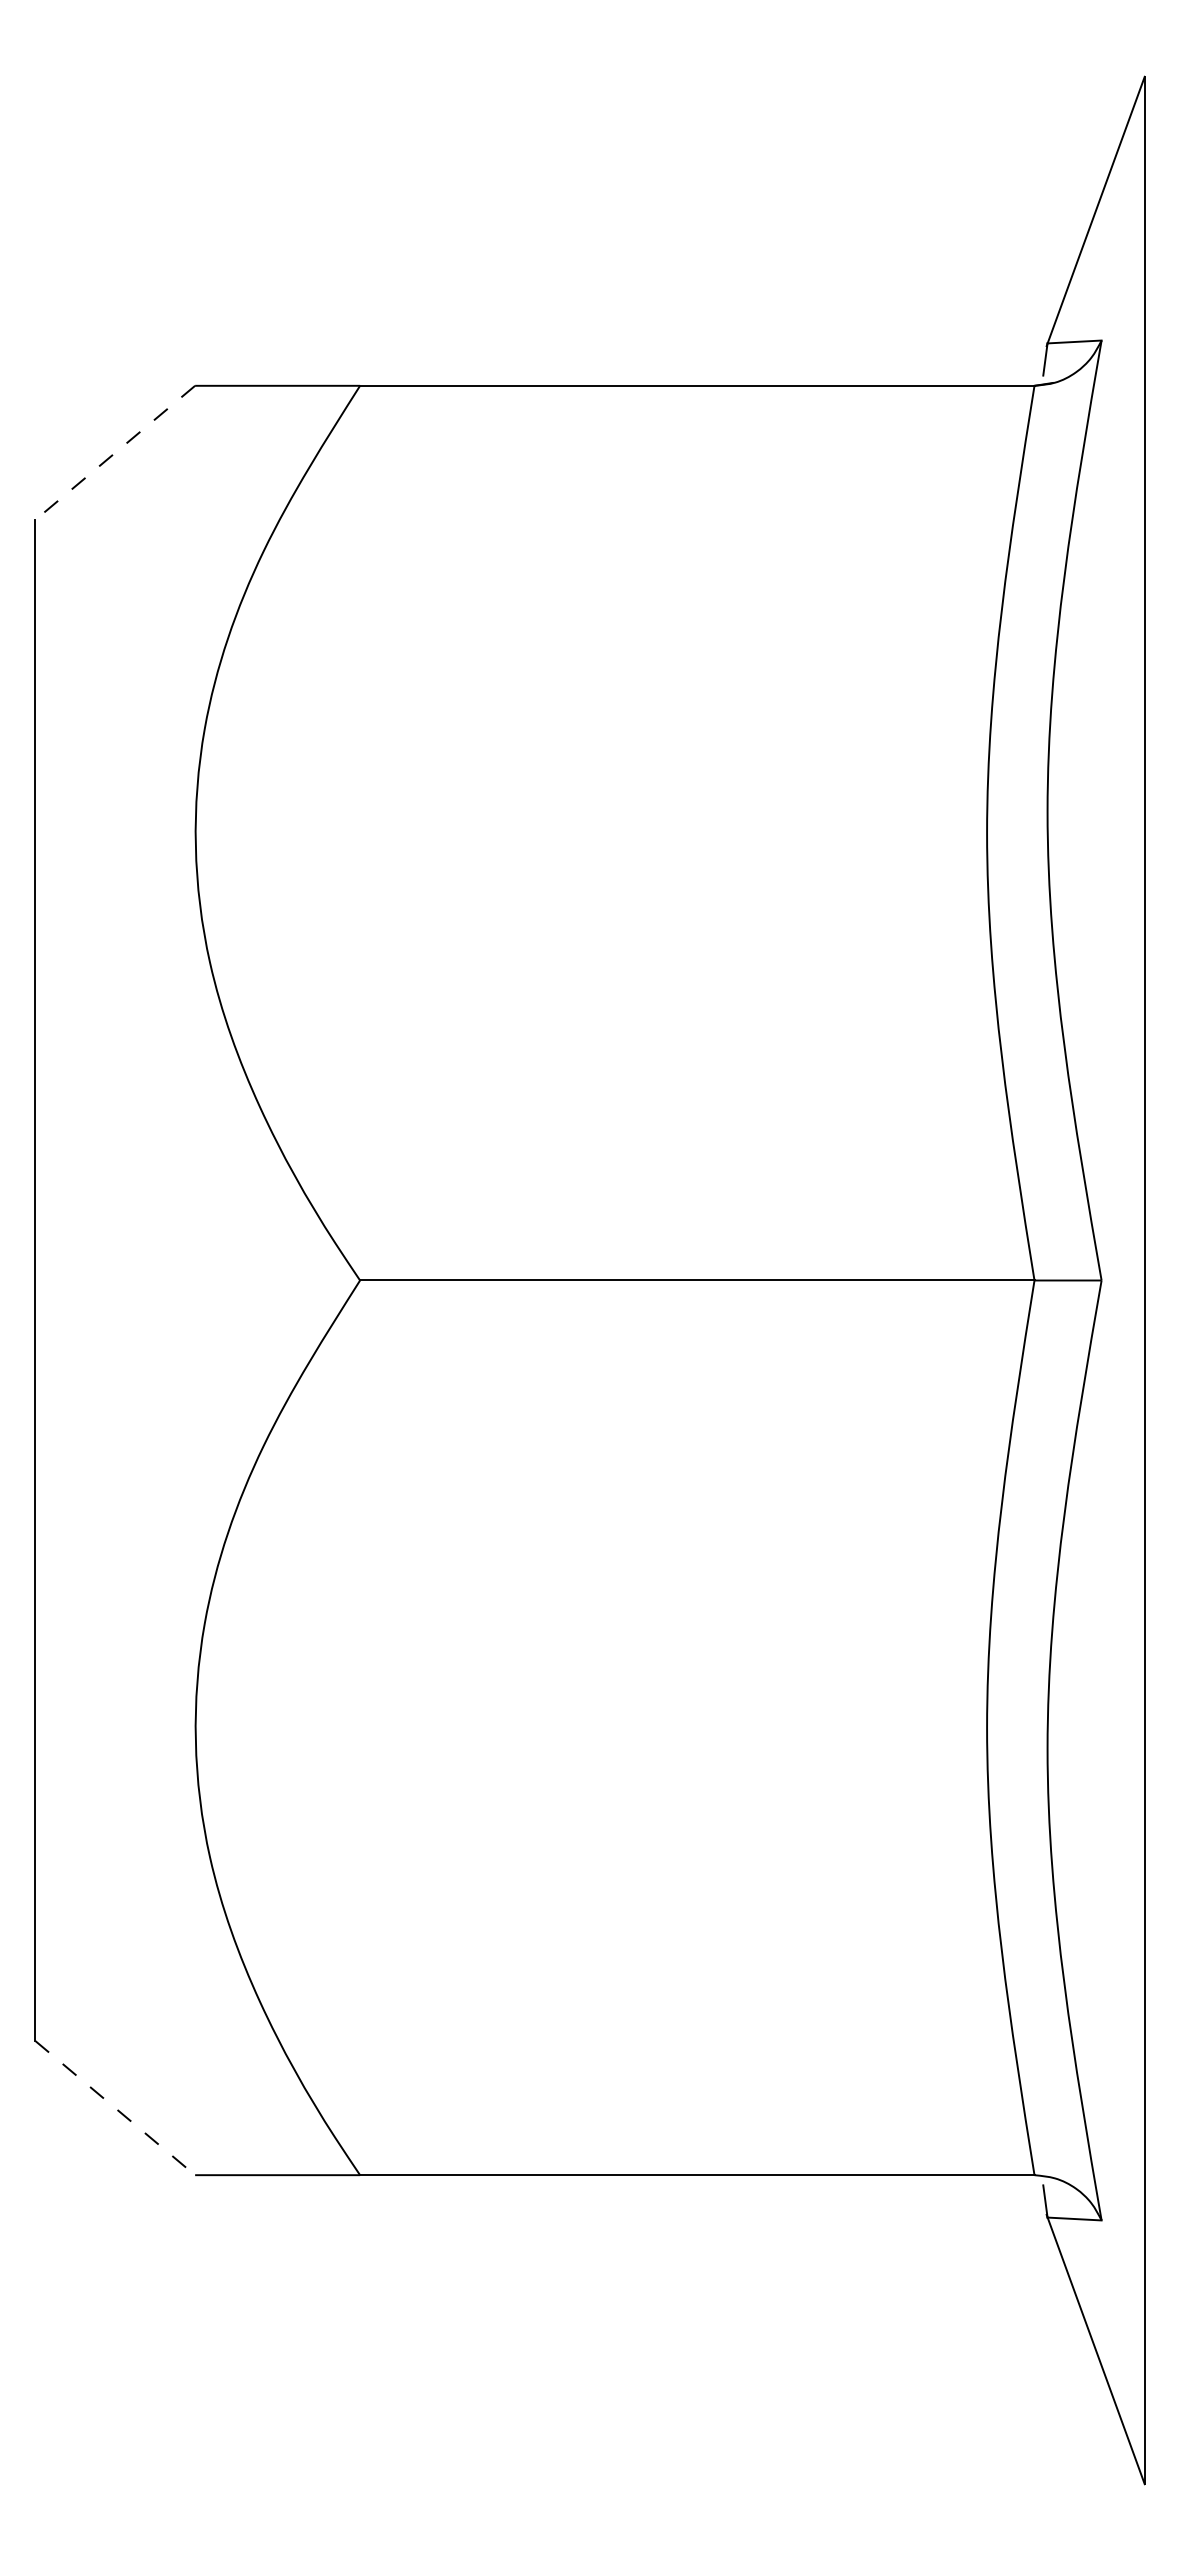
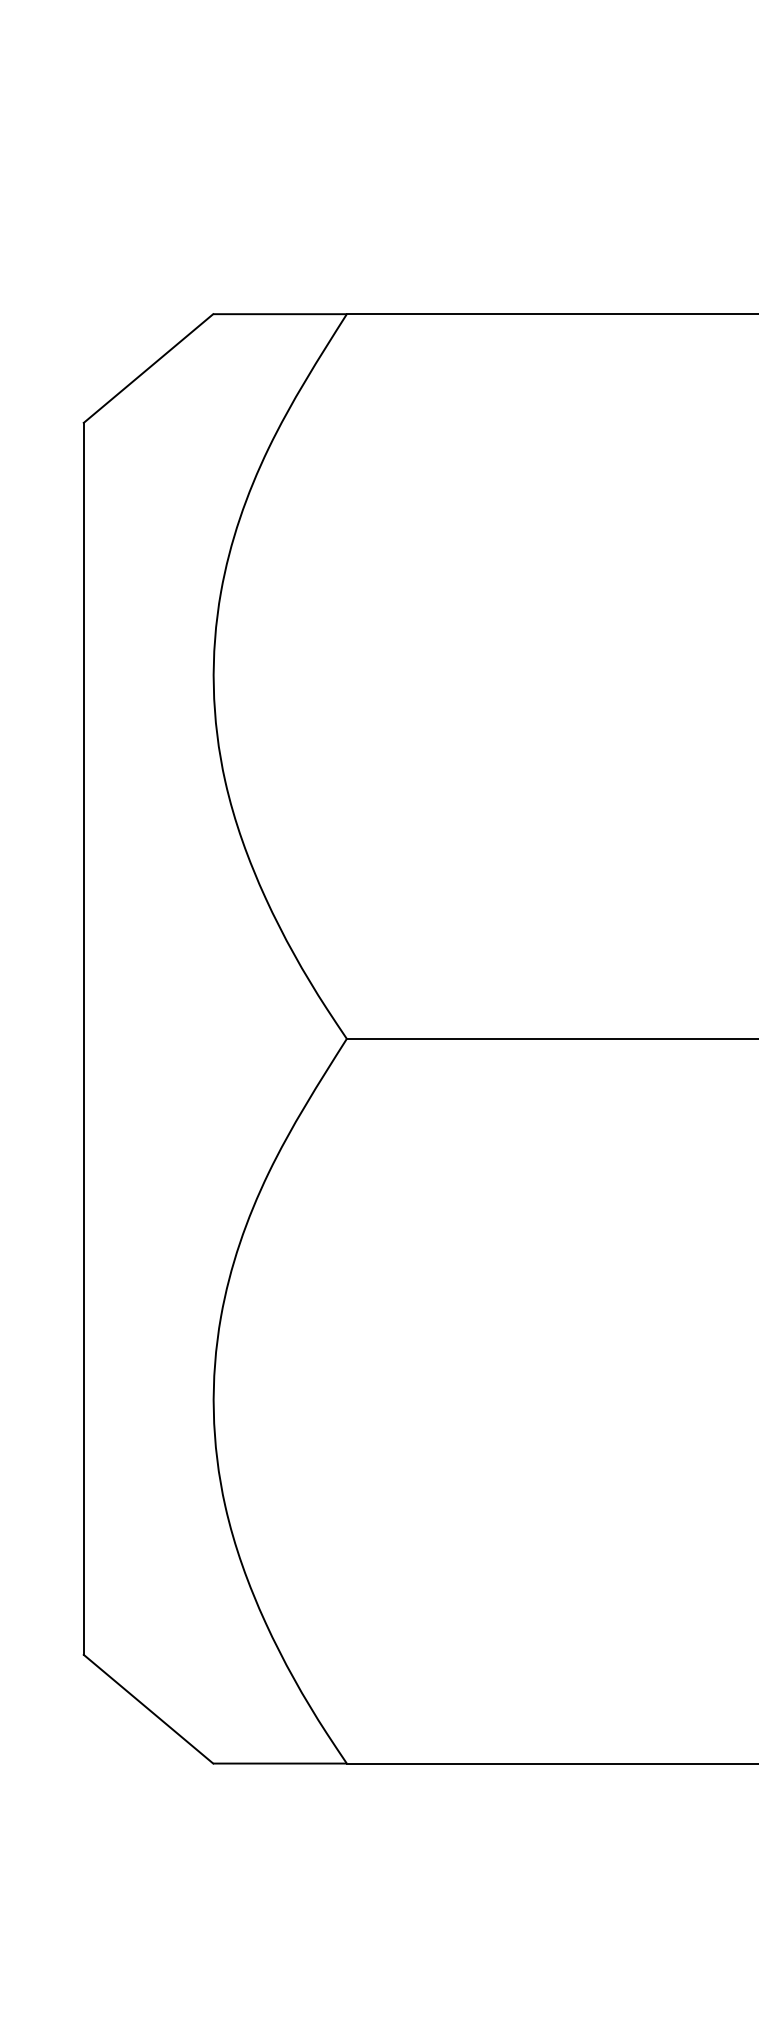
line: (114, 453) -> (147, 368), dashed -> solid
line: (115, 2108) -> (148, 1709), dashed -> solid

